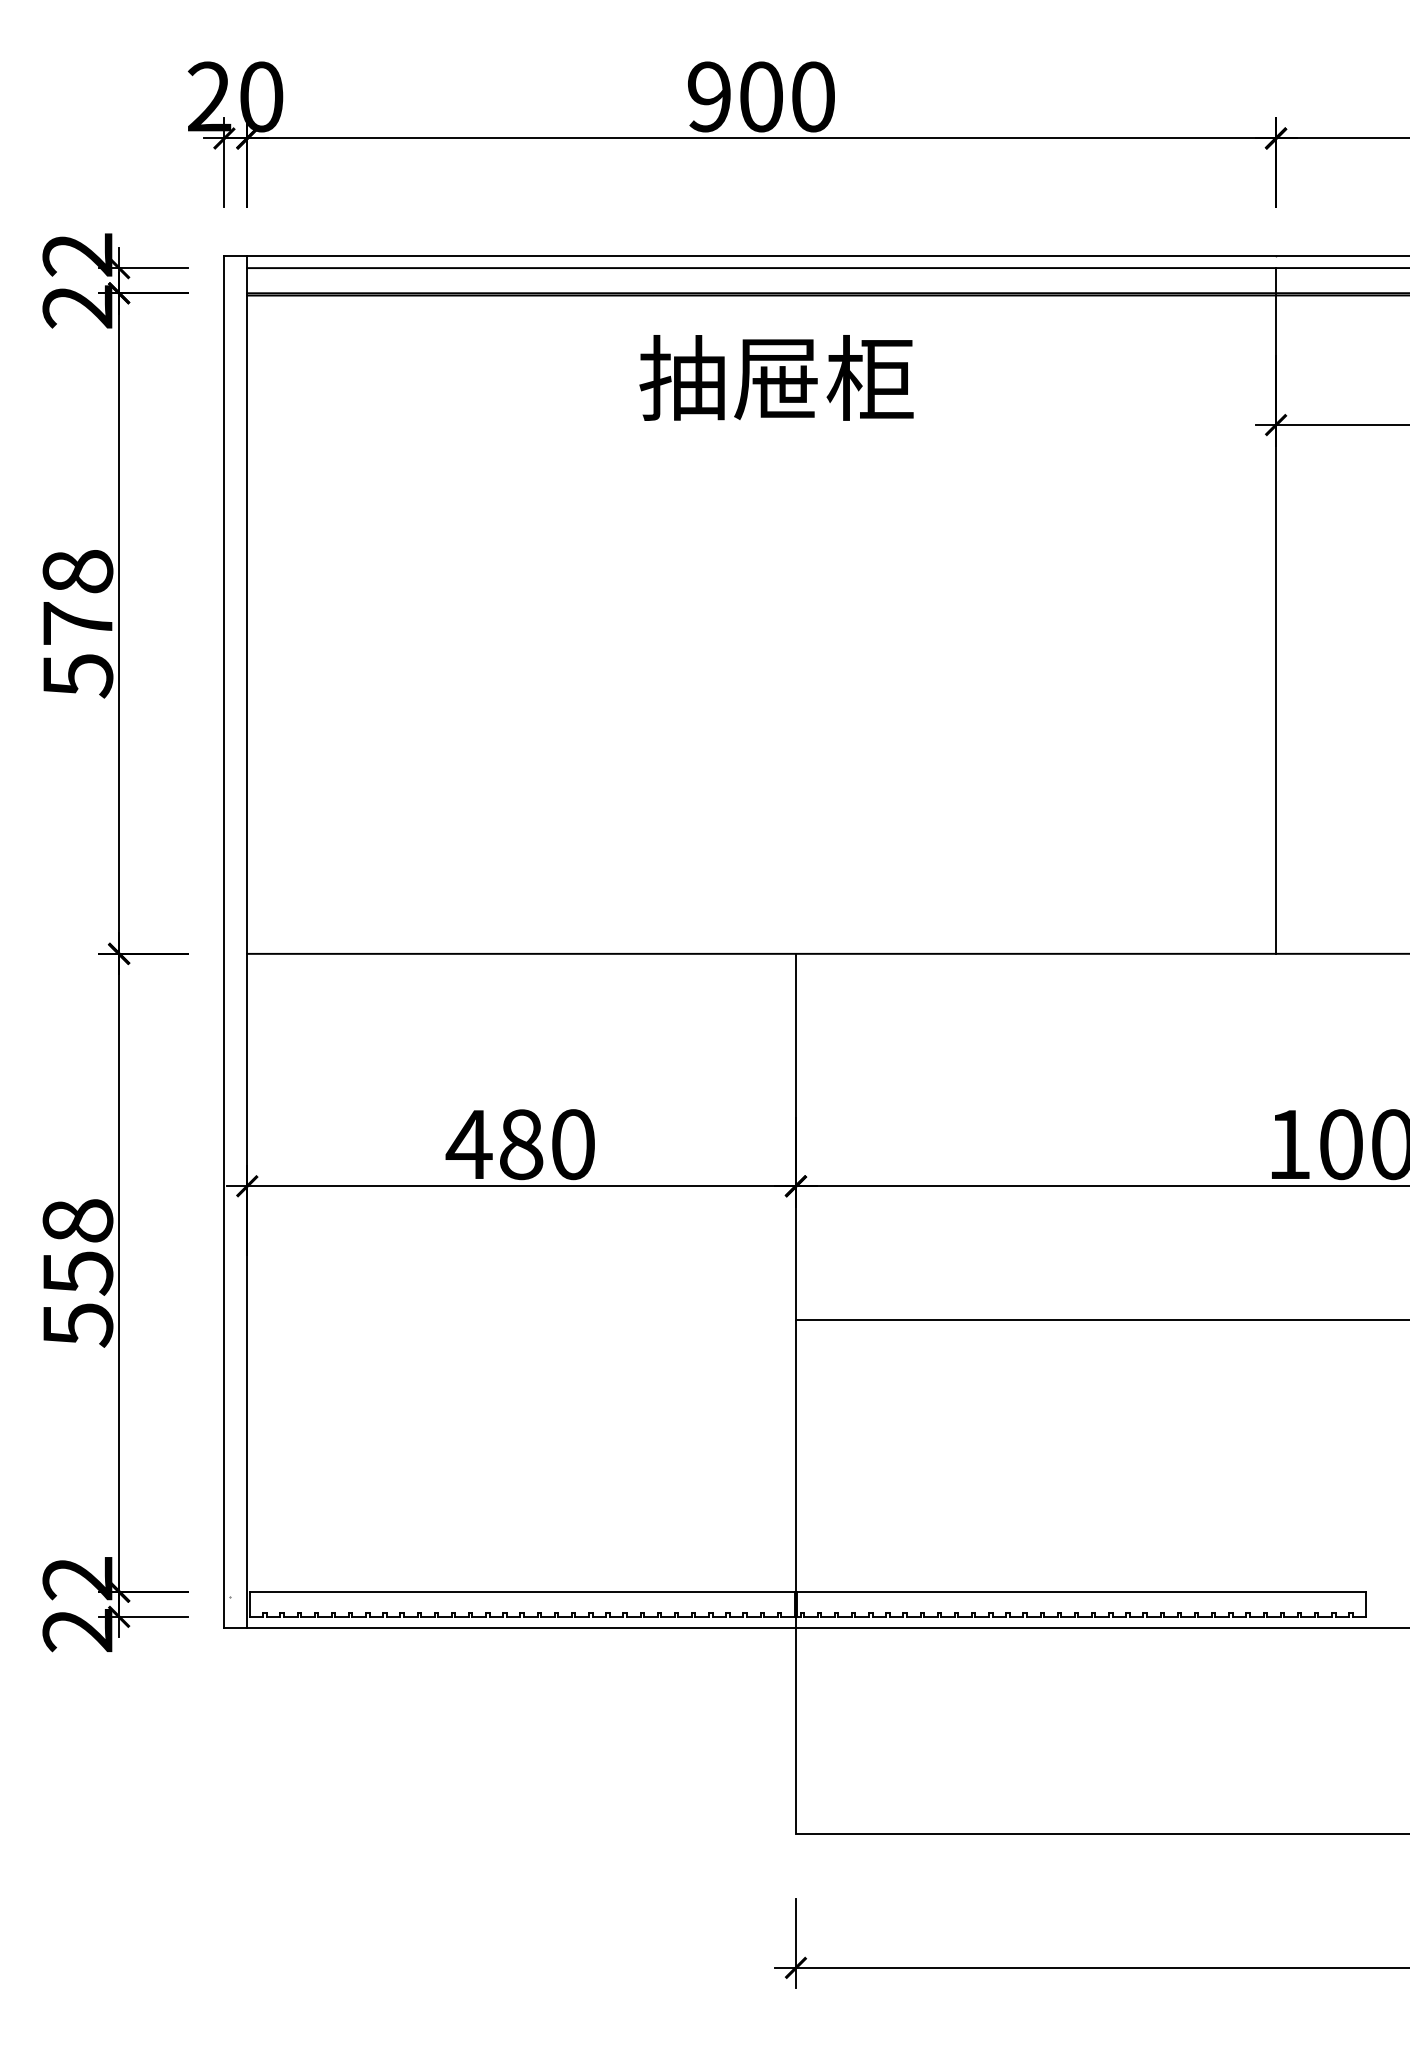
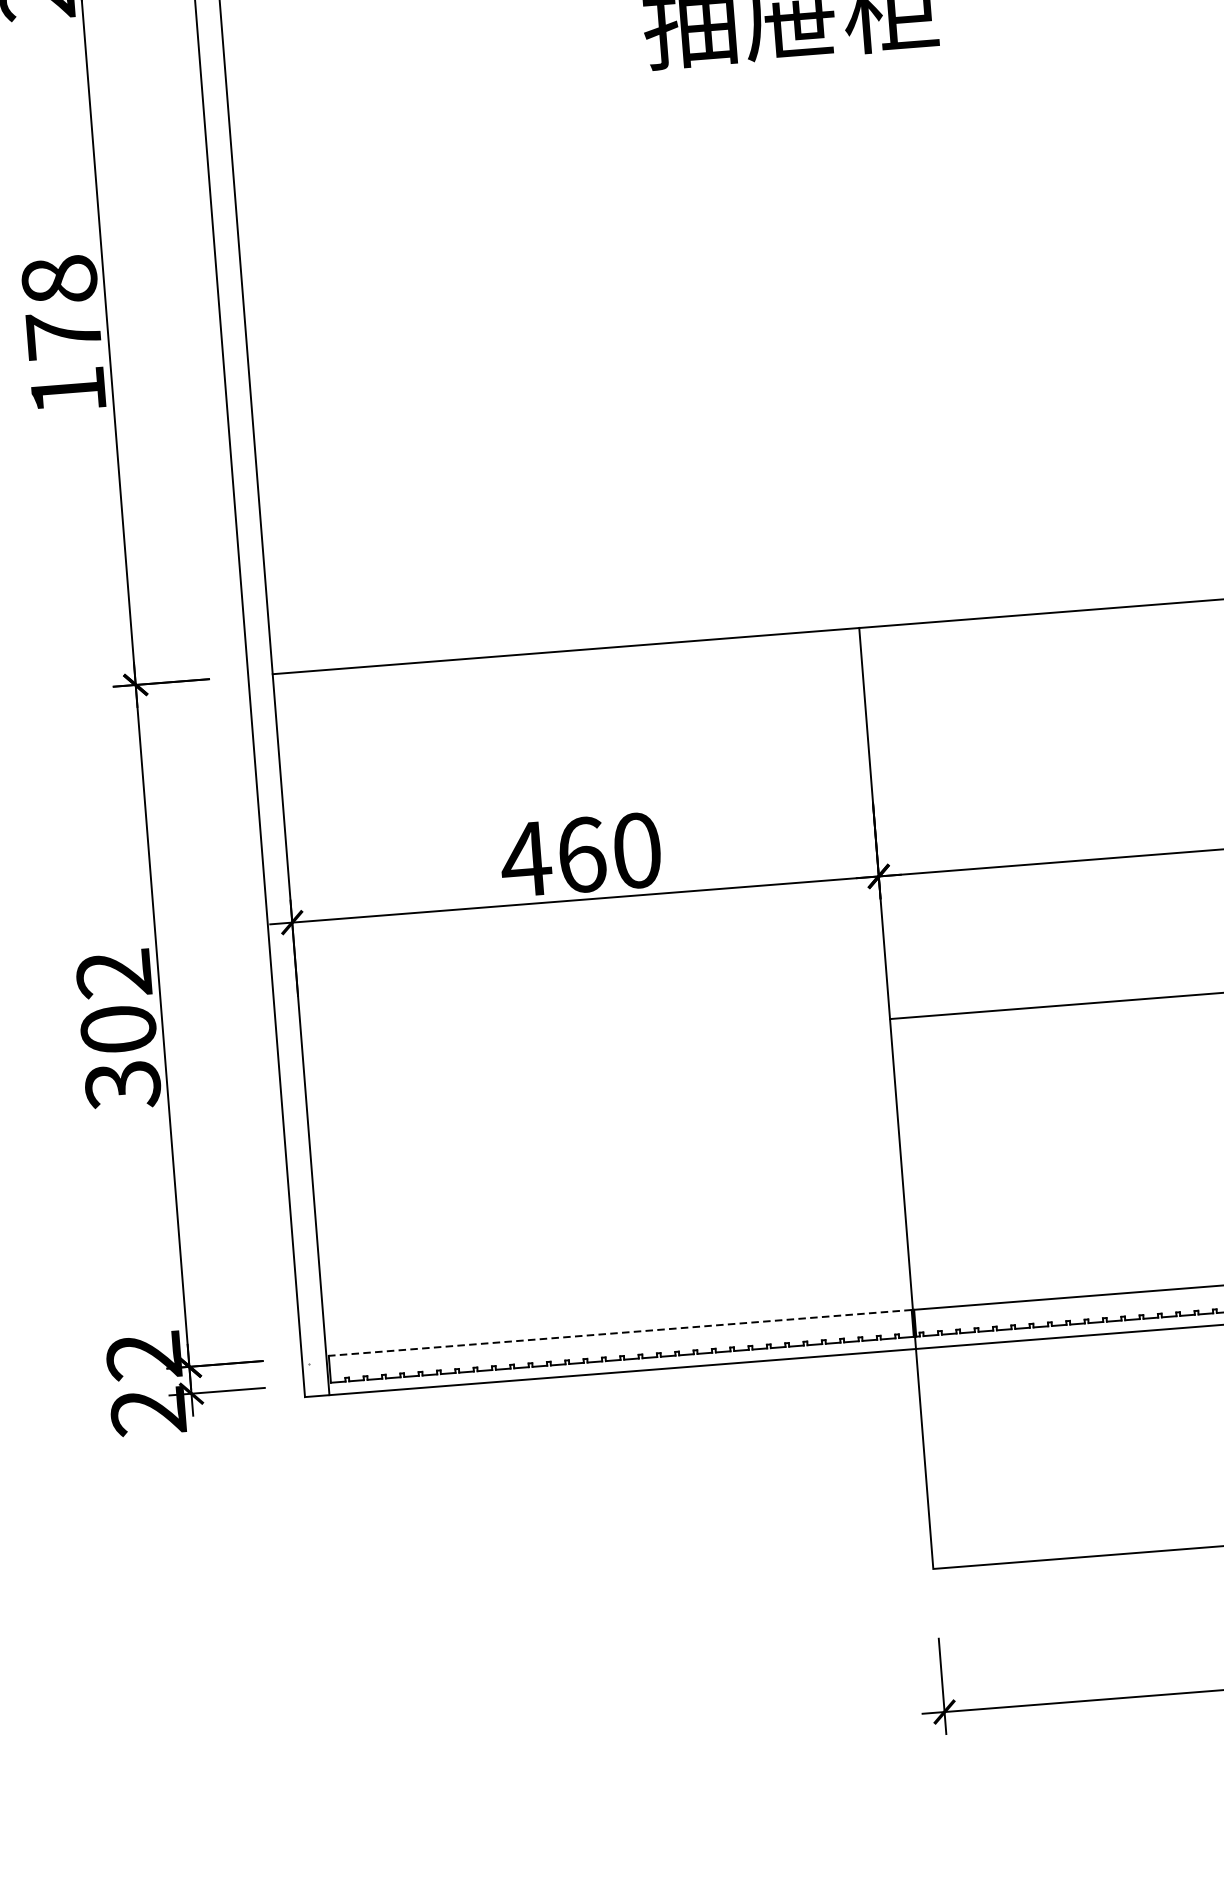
text: (78, 676) -> (68, 391), 578 -> 178
text: (521, 1144) -> (581, 854), 480 -> 460
text: (77, 1273) -> (118, 1030), 558 -> 302
line: (522, 1591) -> (620, 1332), solid -> dashed

